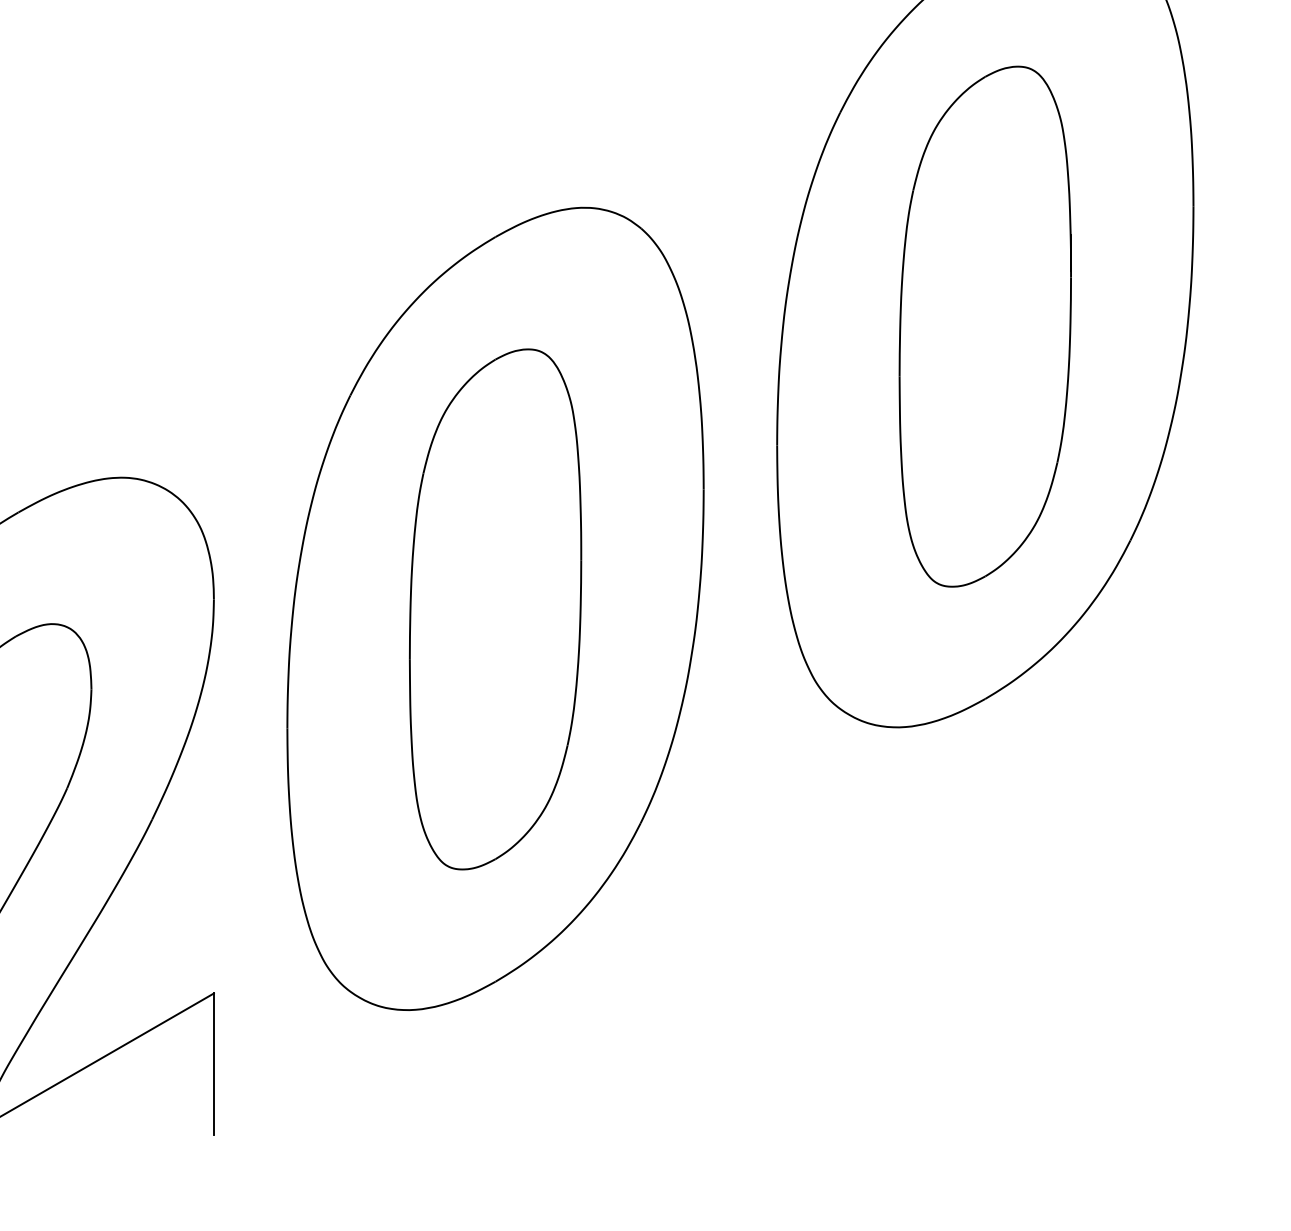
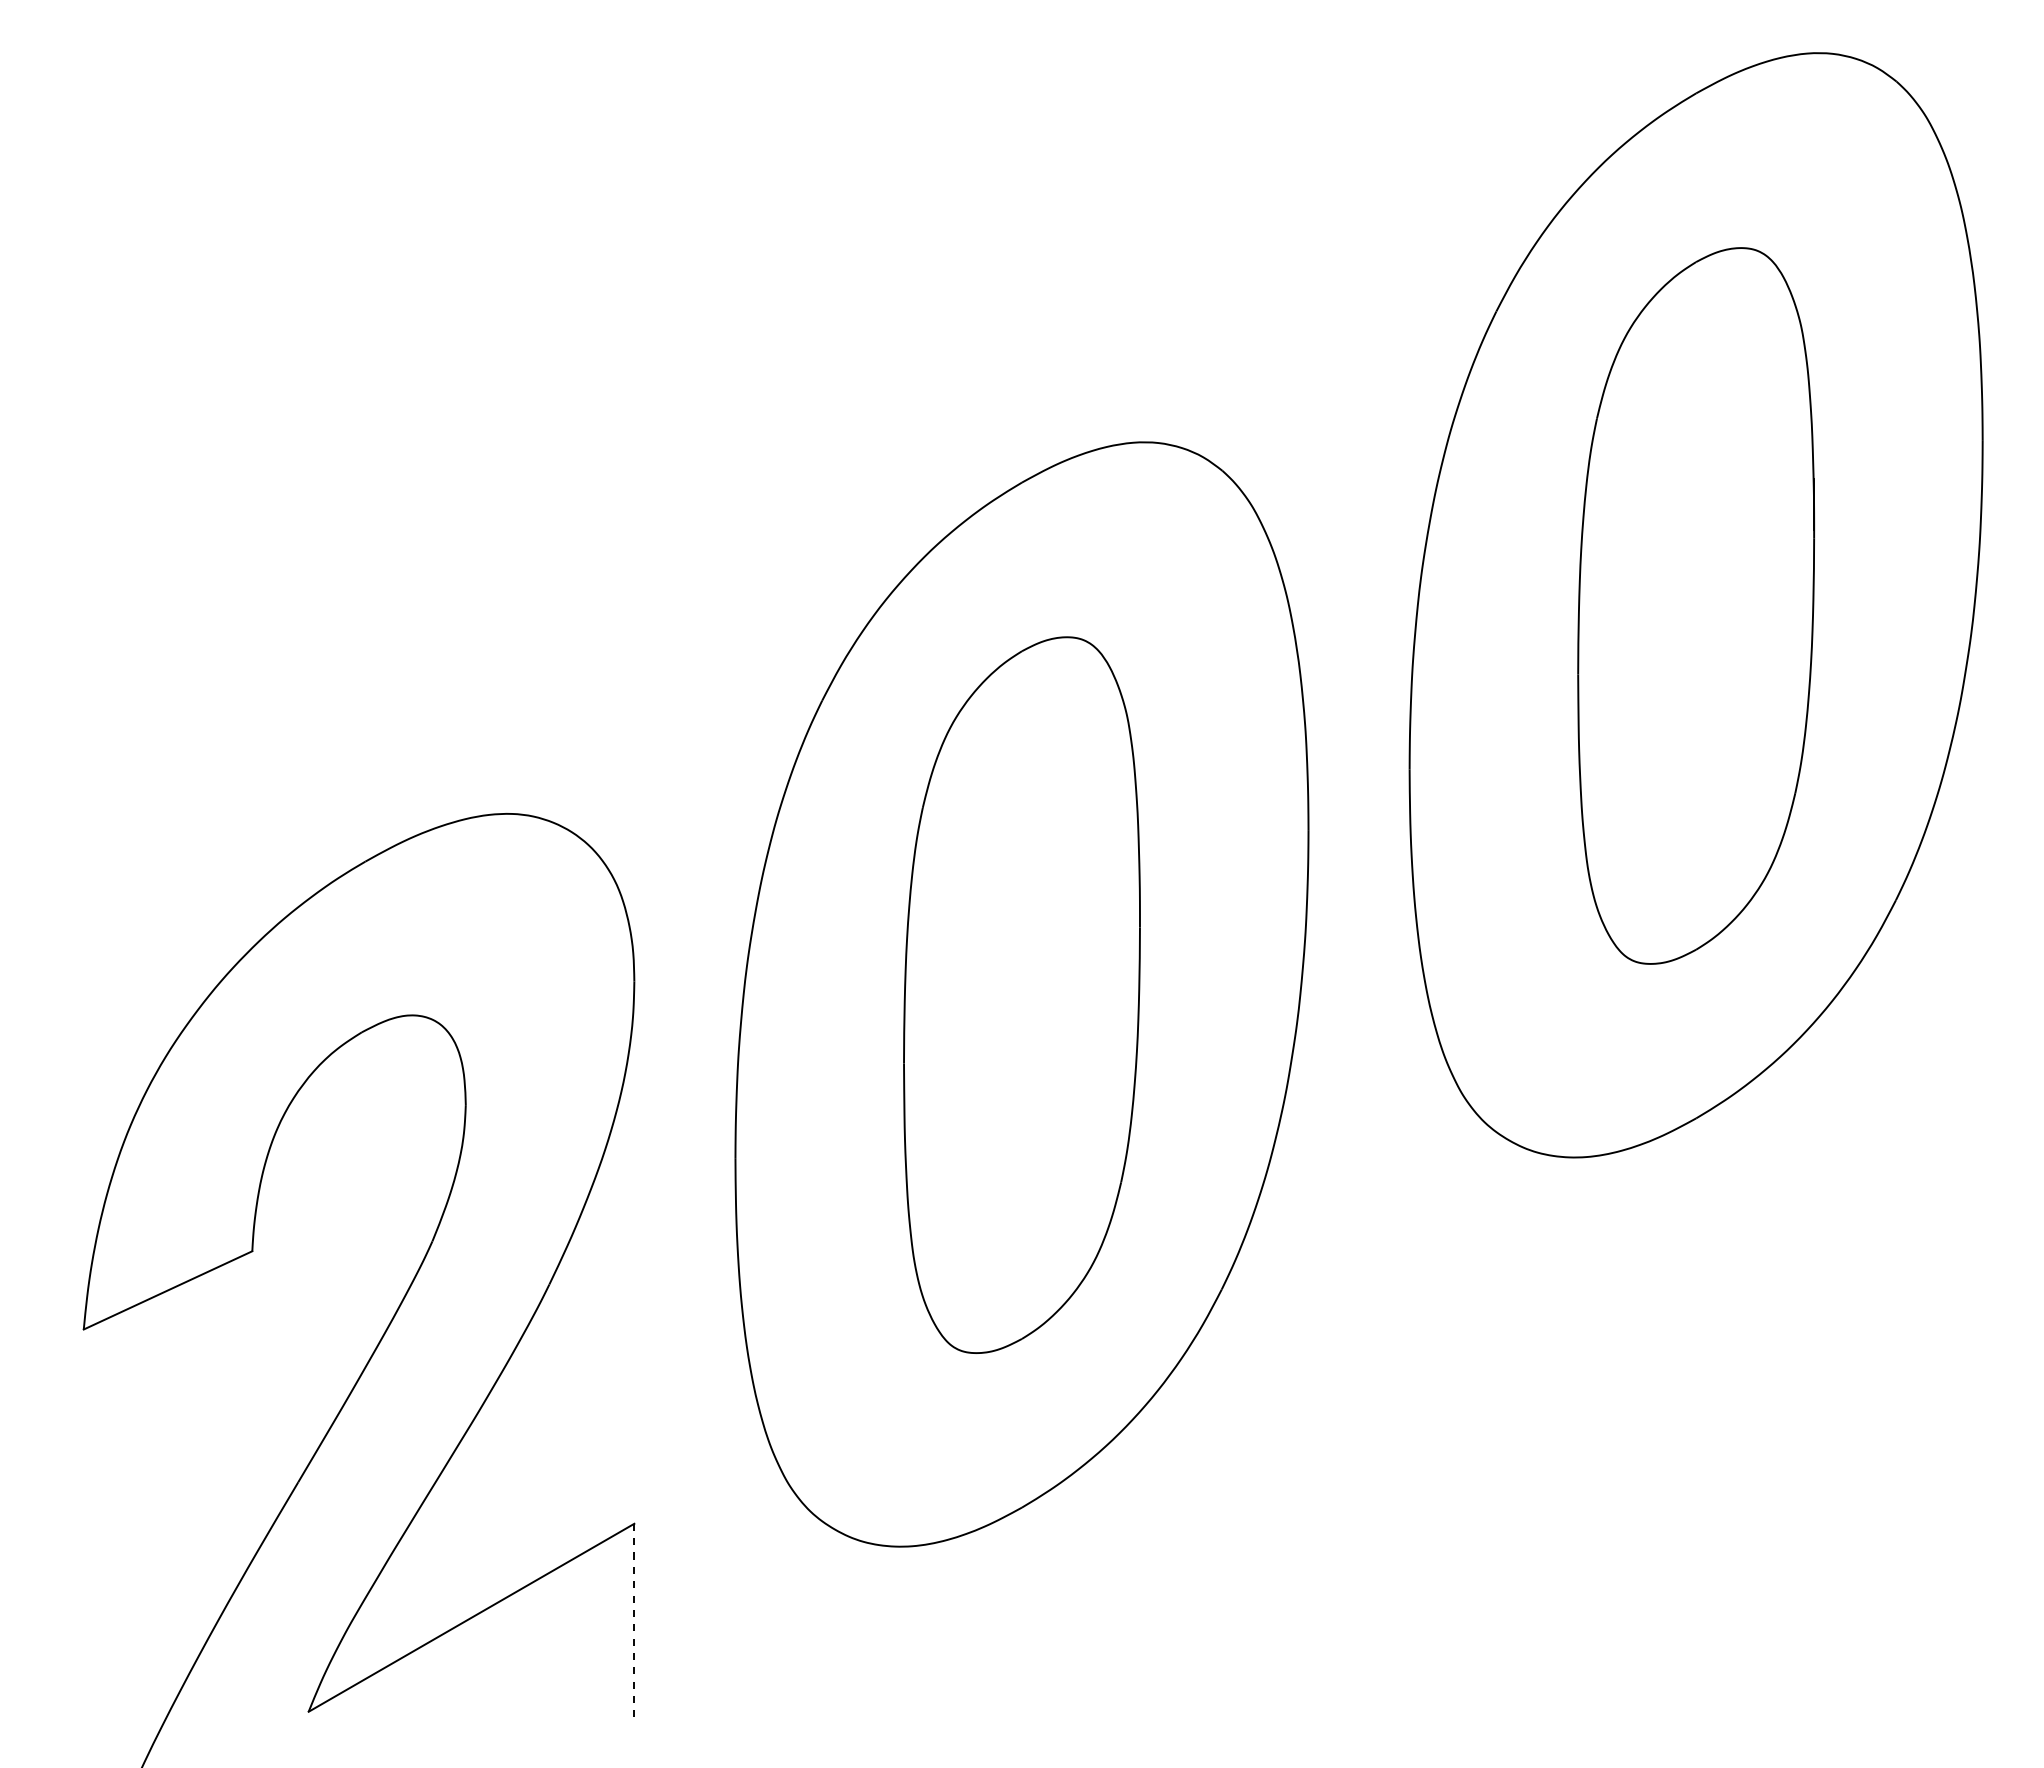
line: (214, 1064) -> (634, 1621), solid -> dashed

